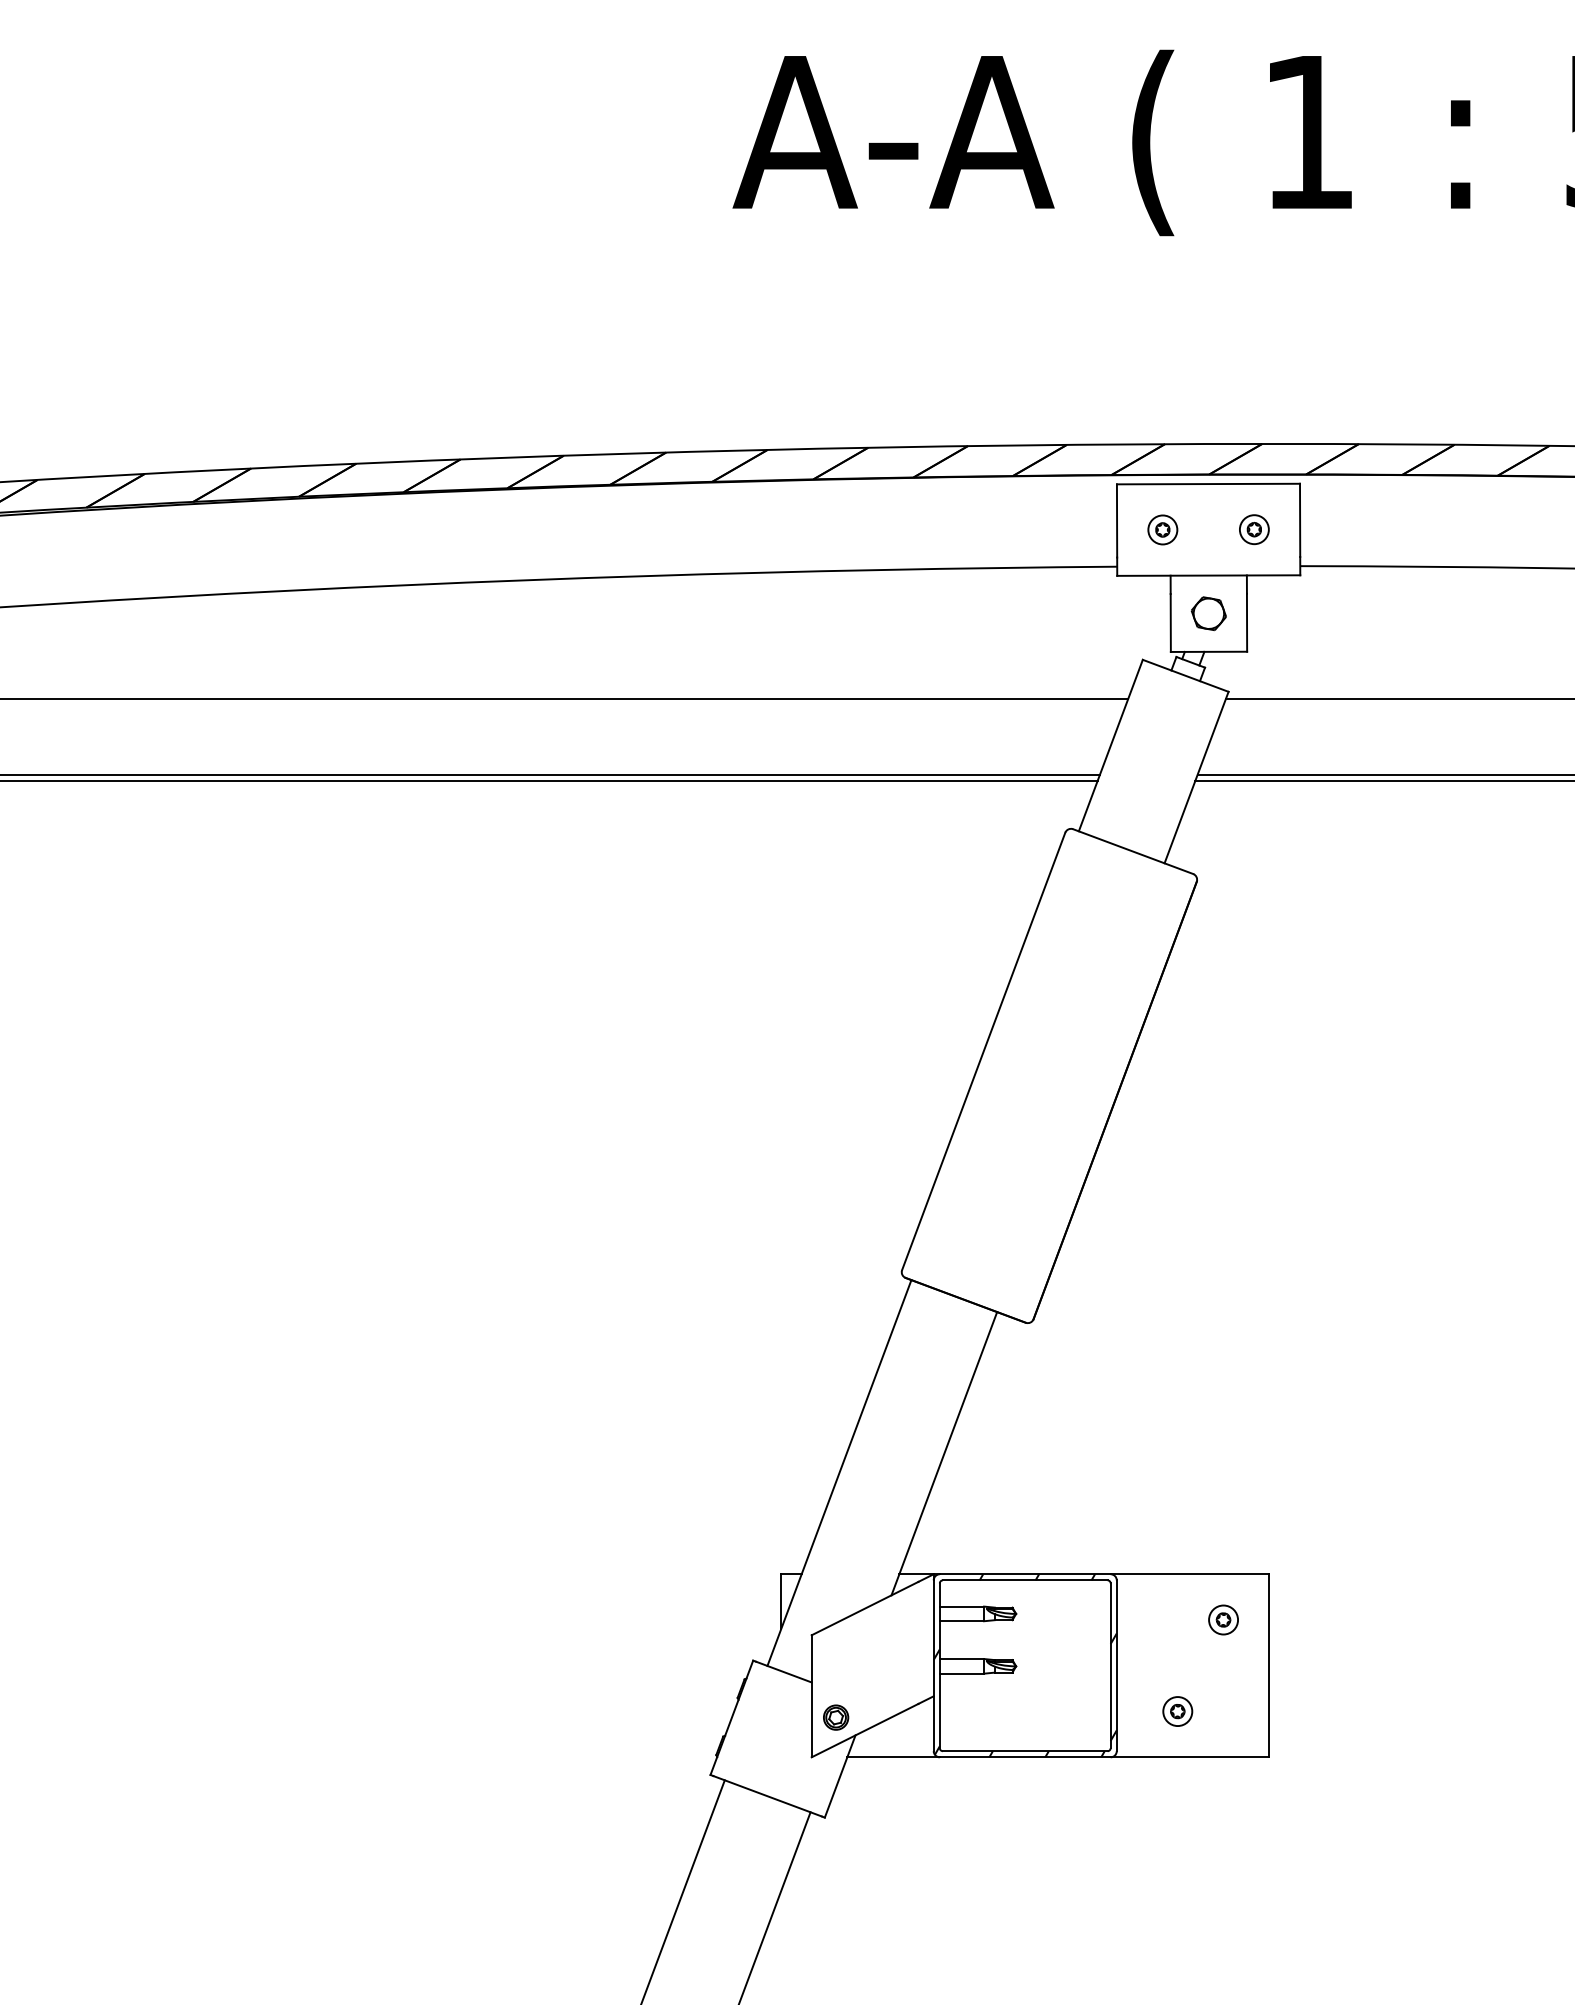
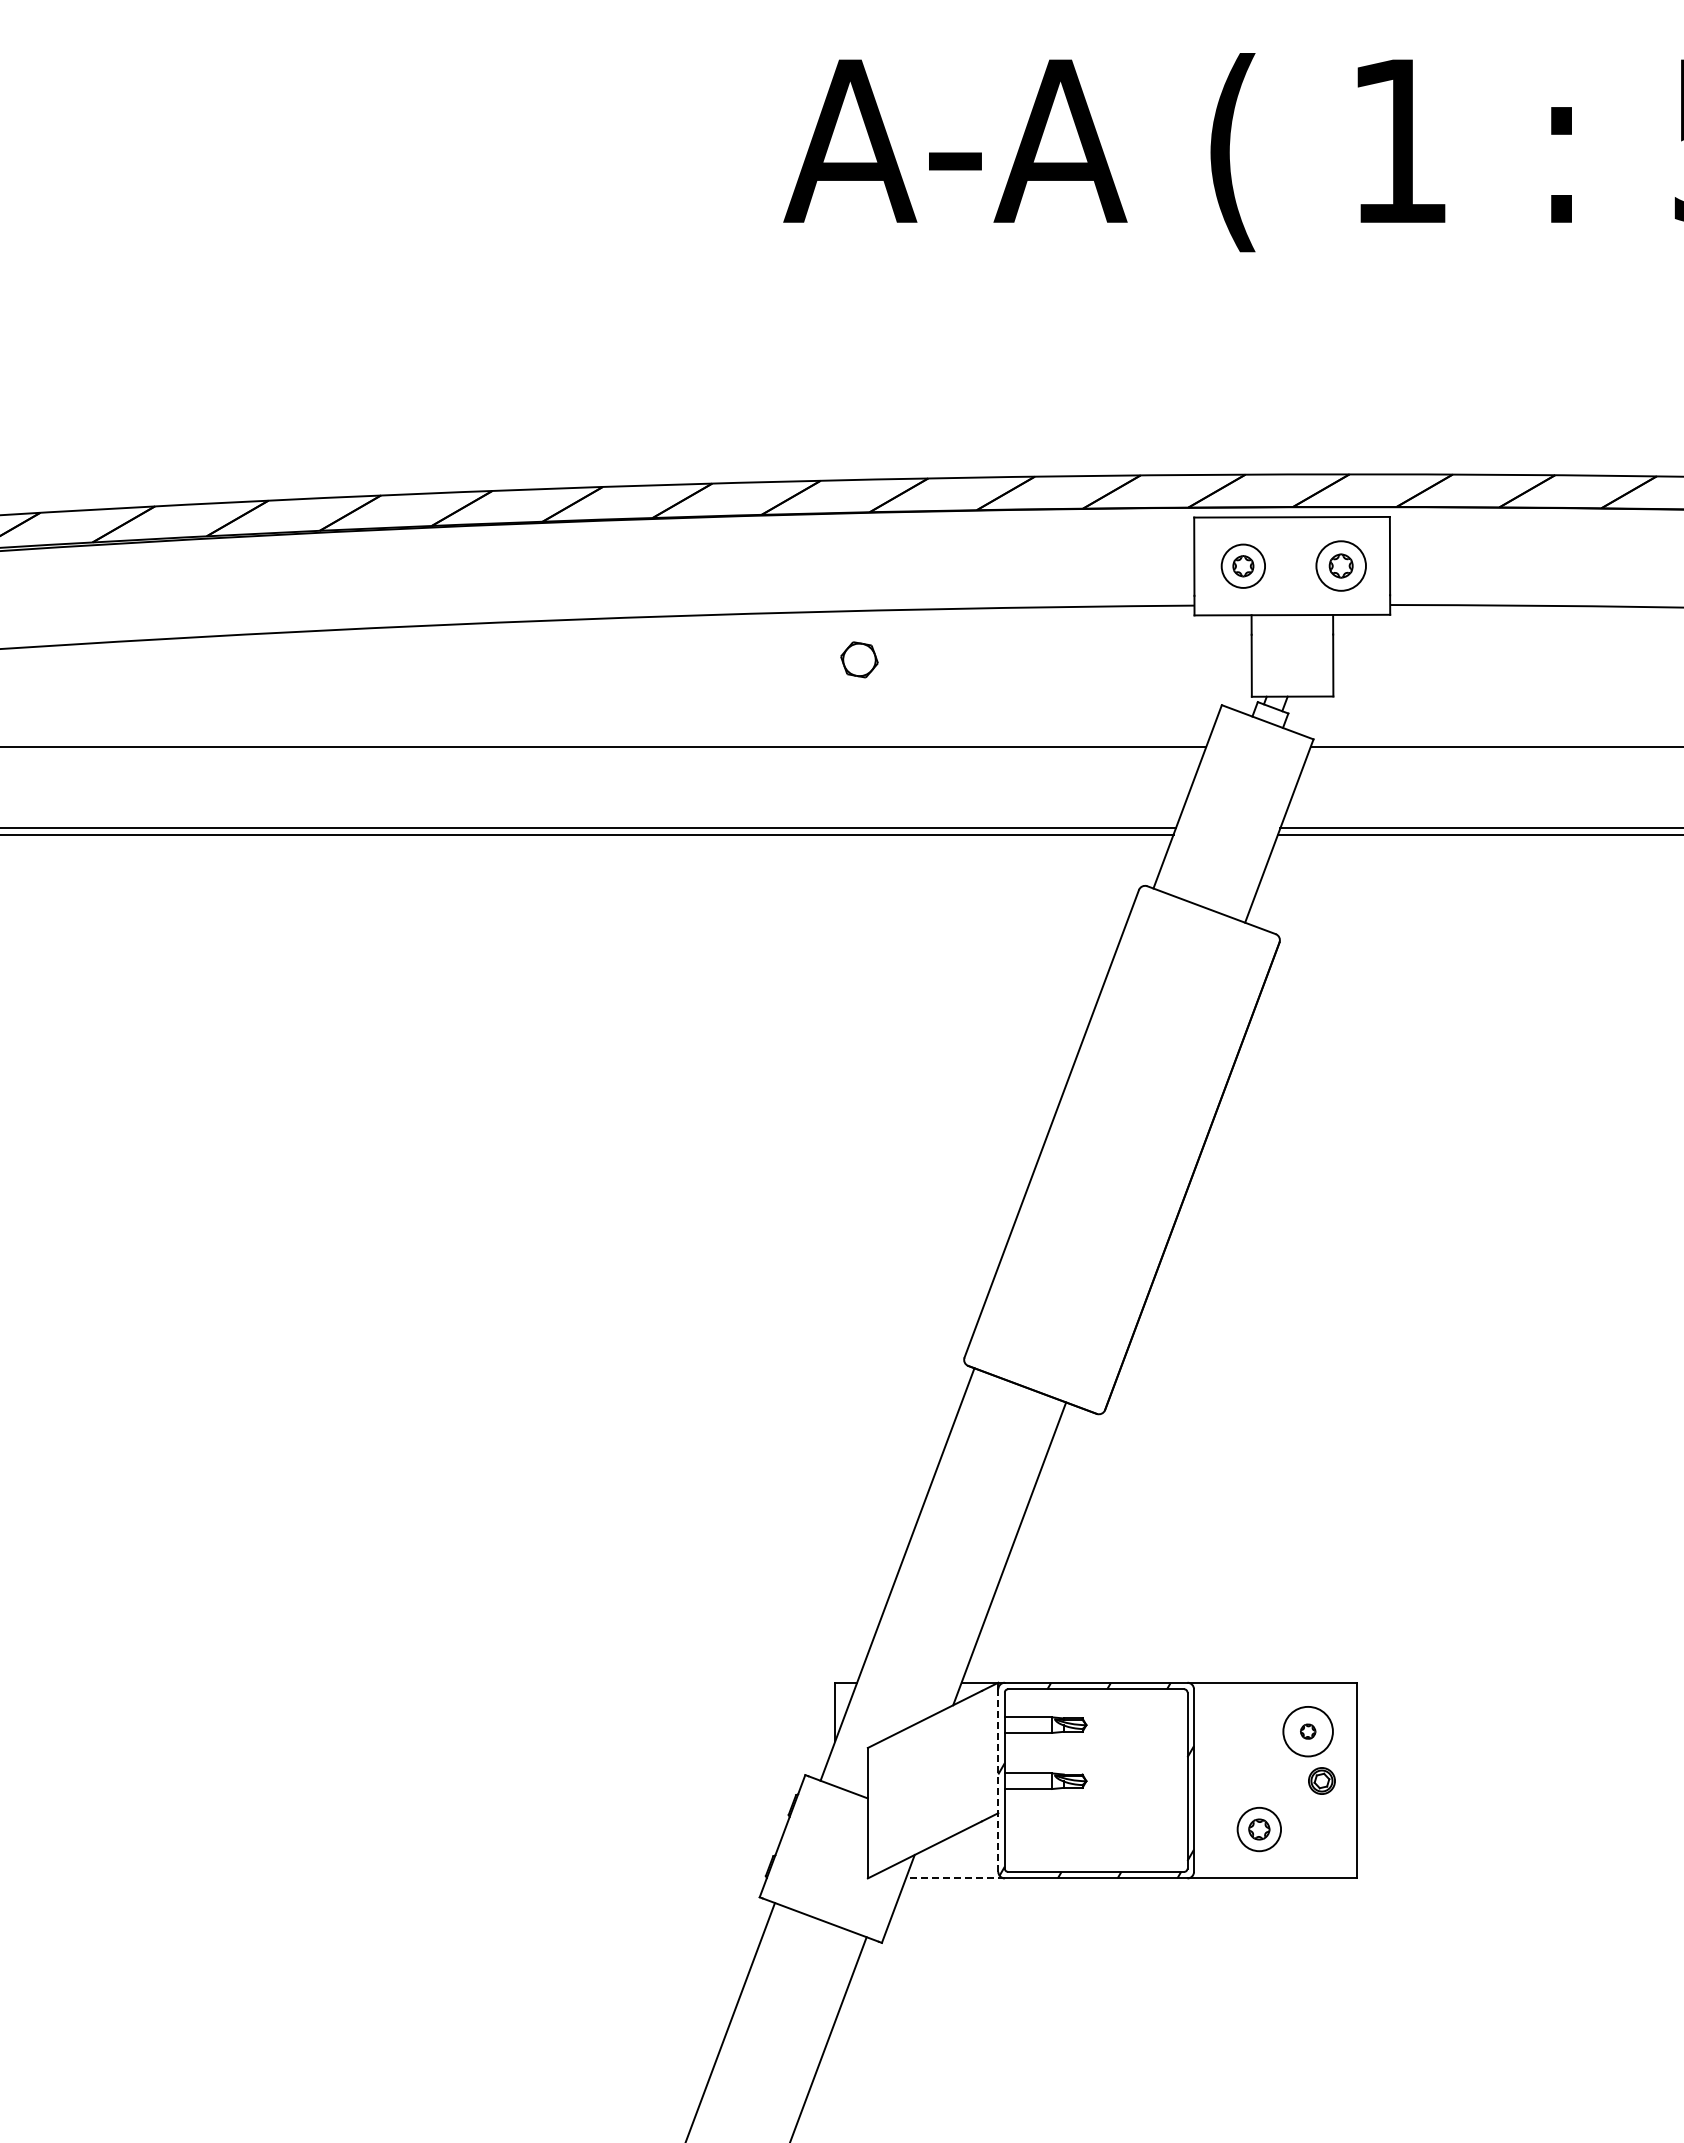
part: (1253, 529) -> (1340, 565), size x1.6
part: (1162, 530) -> (1242, 566), size x1.4
part: (1208, 613) -> (859, 659), moved
circle: (1222, 1619) -> (1307, 1731), size x1.6
line: (933, 1666) -> (998, 1781), solid -> dashed
part: (1177, 1711) -> (1258, 1829), size x1.4
part: (835, 1717) -> (1321, 1780), moved
line: (892, 1757) -> (954, 1878), solid -> dashed

